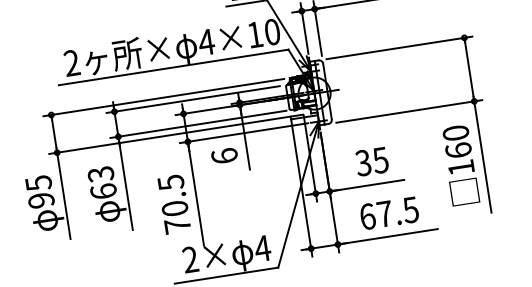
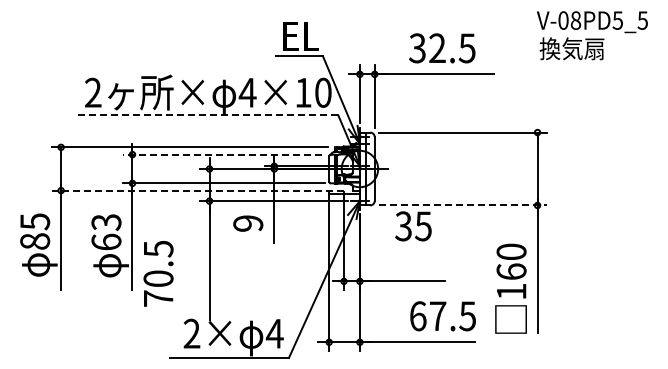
line: (173, 67) -> (206, 115), solid -> dashed
line: (192, 99) -> (222, 154), solid -> dashed
line: (409, 111) -> (463, 205), solid -> dashed
line: (175, 134) -> (197, 190), solid -> dashed
text: (224, 156) -> (248, 223), 6 -> 9
text: (372, 161) -> (413, 226), moved
text: (459, 165) -> (510, 288), moved
text: (41, 200) -> (35, 241), 95 -> 85
text: (174, 204) -> (158, 273), moved
text: (388, 213) -> (442, 316), moved

